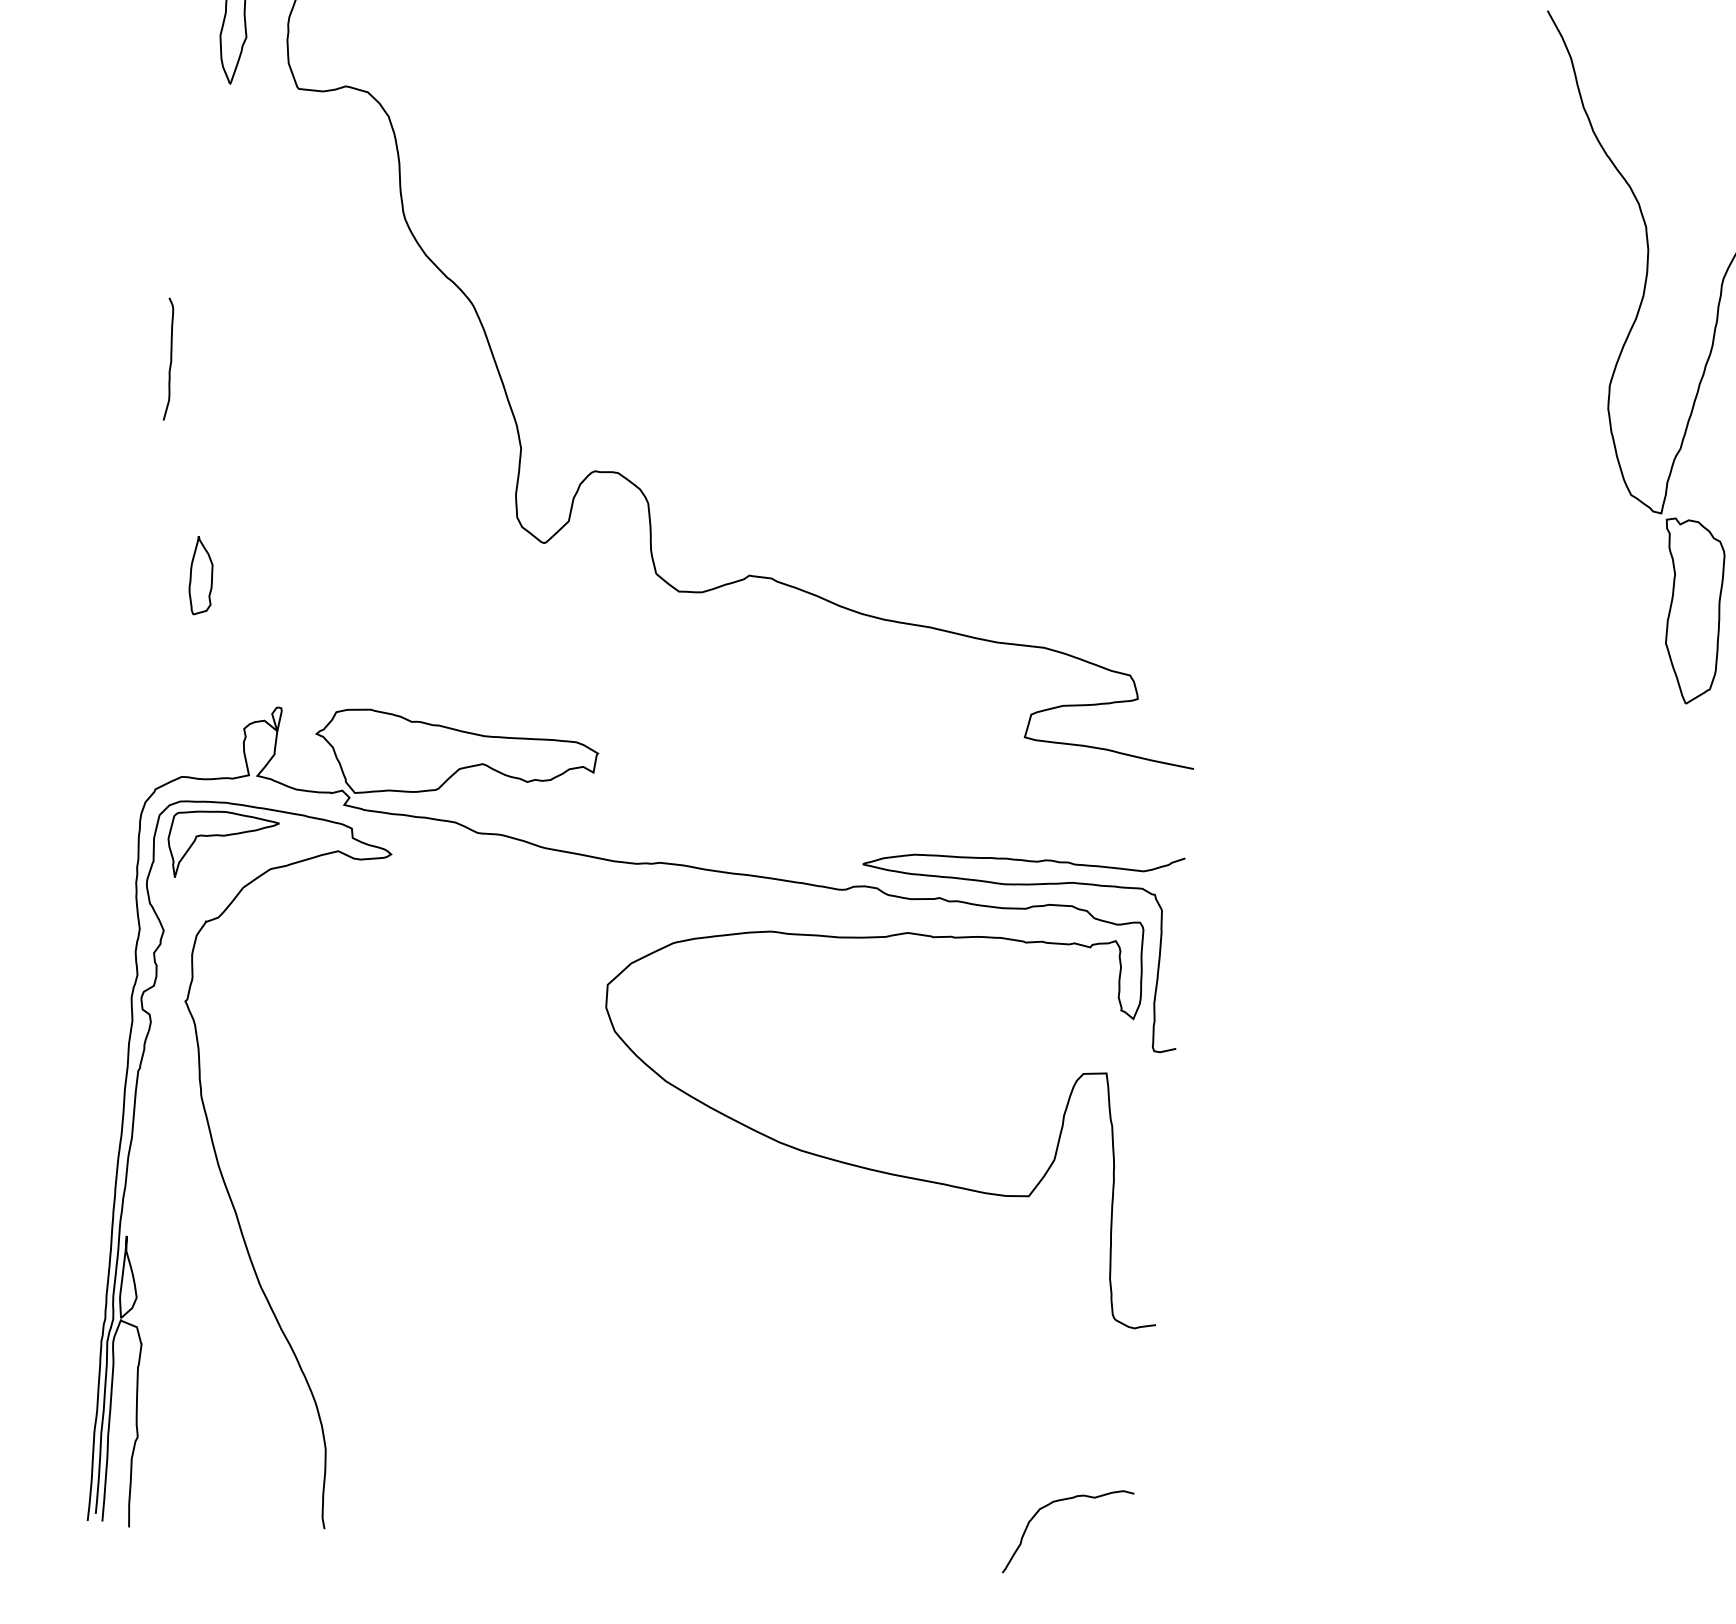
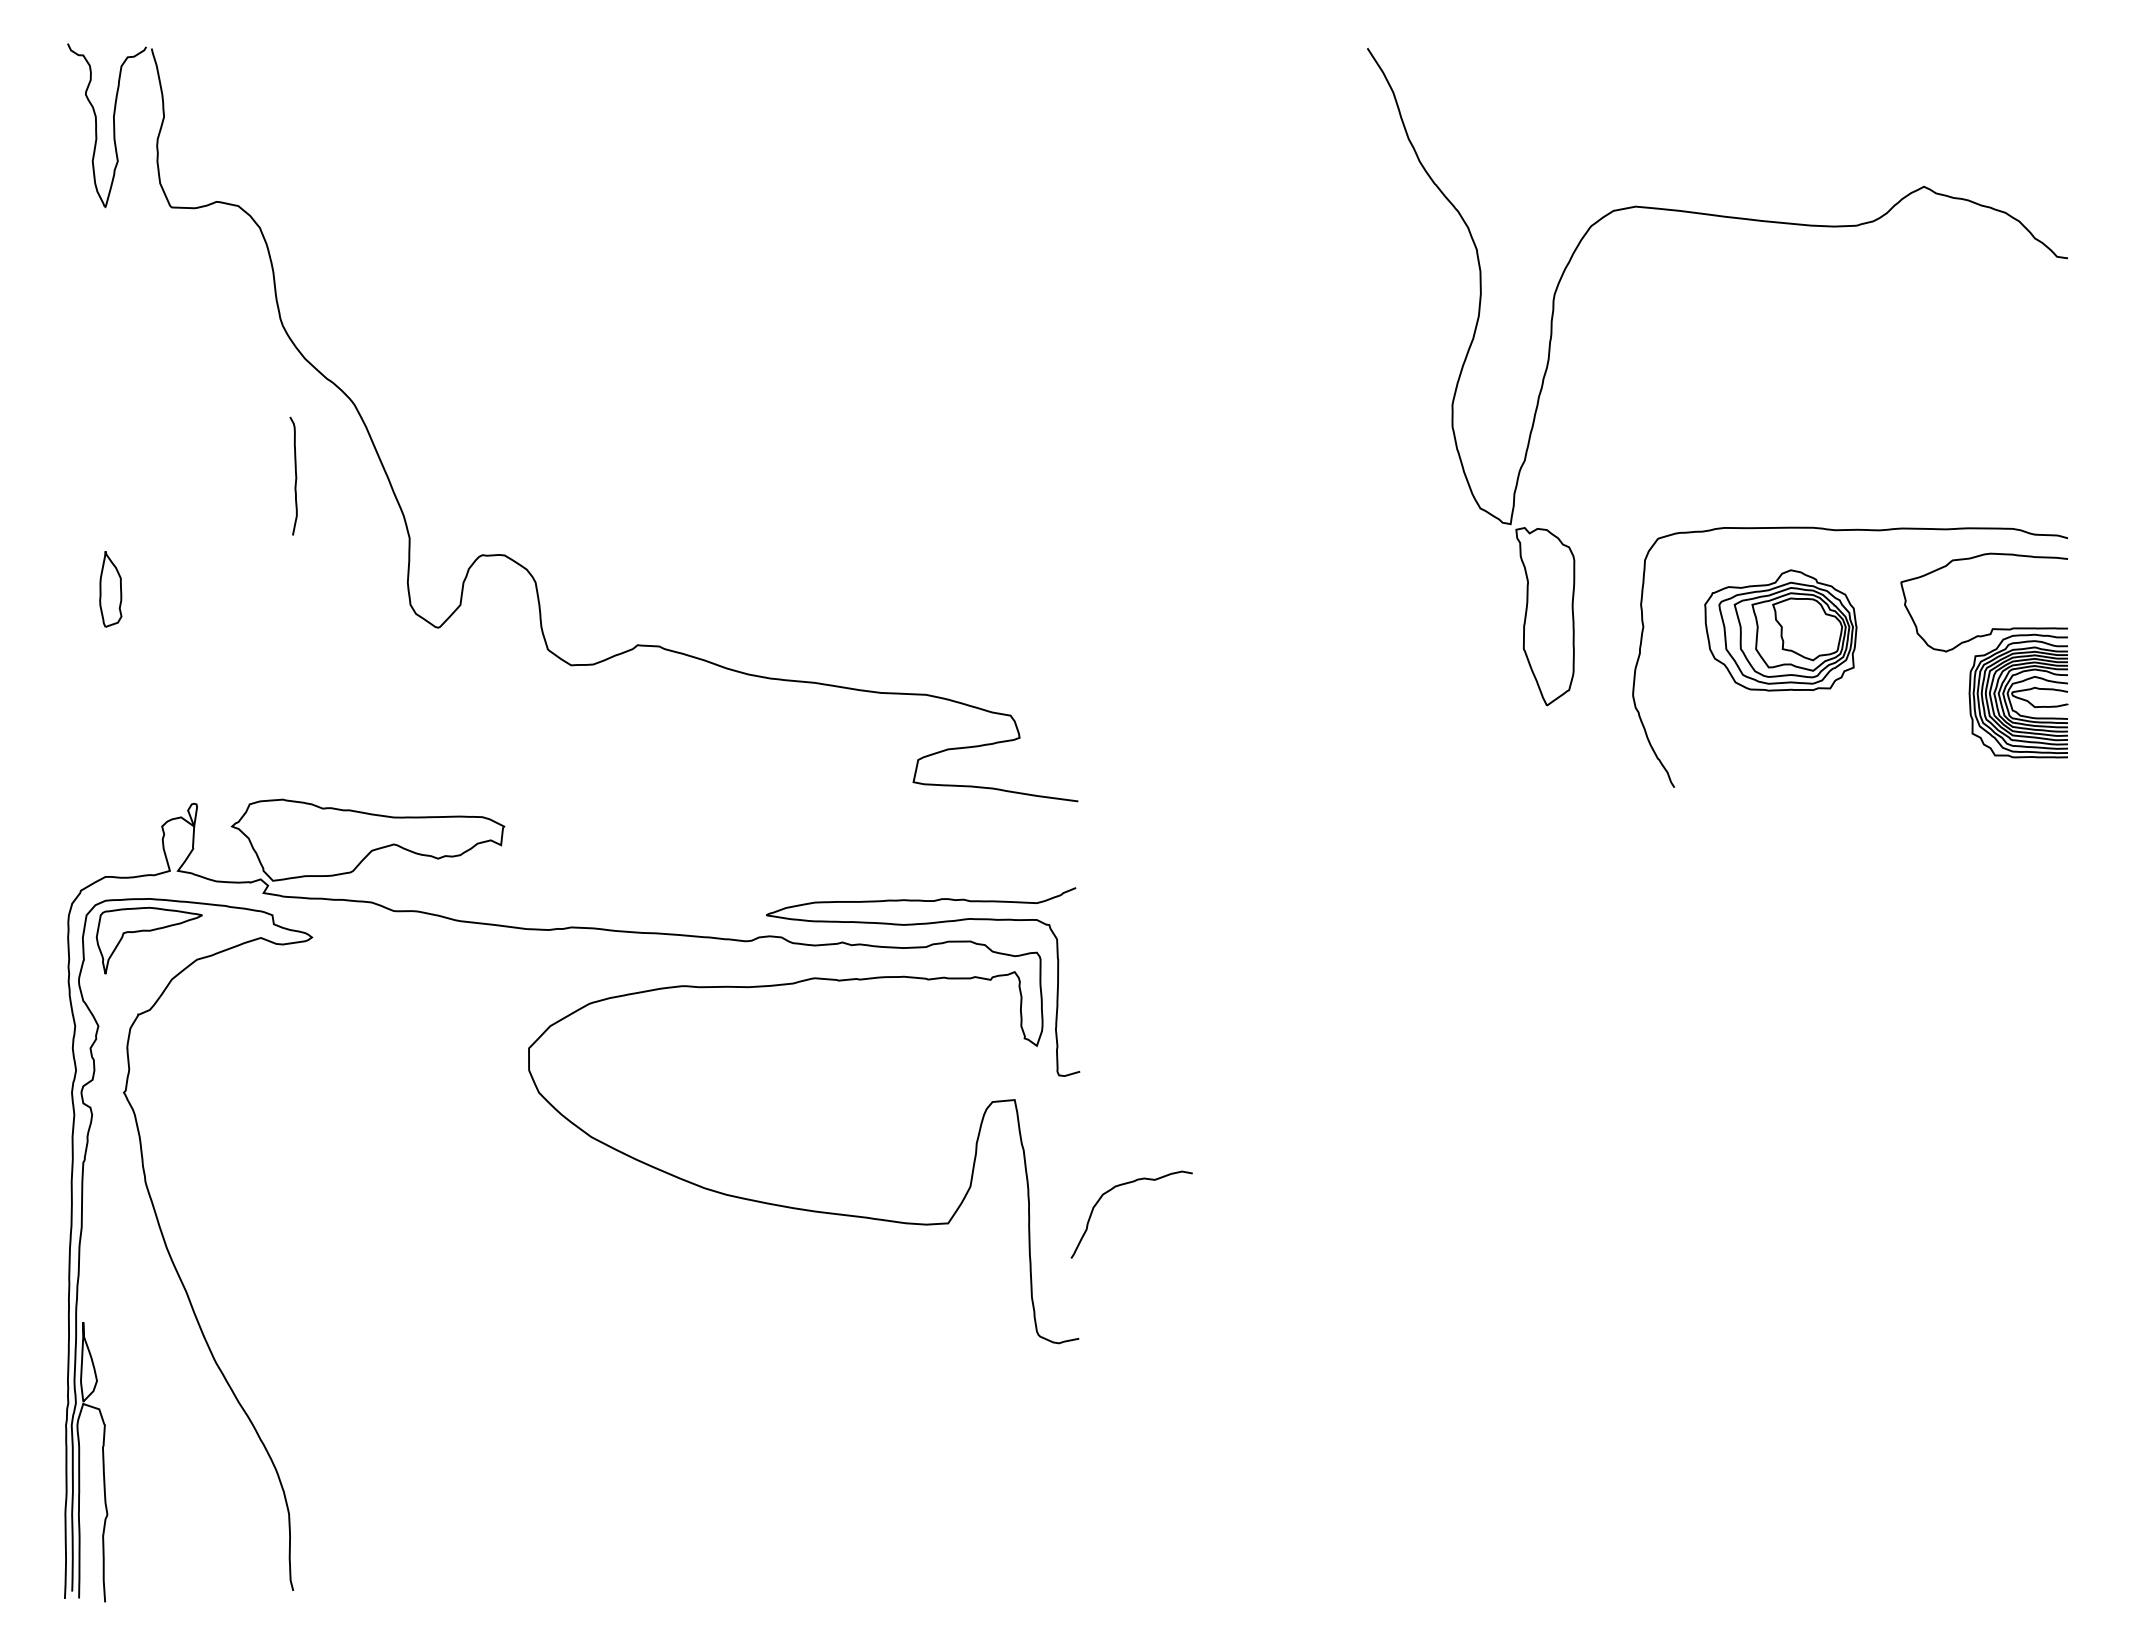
curve: (170, 358) -> (295, 475), moved
part: (201, 576) -> (110, 589), moved
curve: (1060, 1501) -> (1122, 1185), moved

